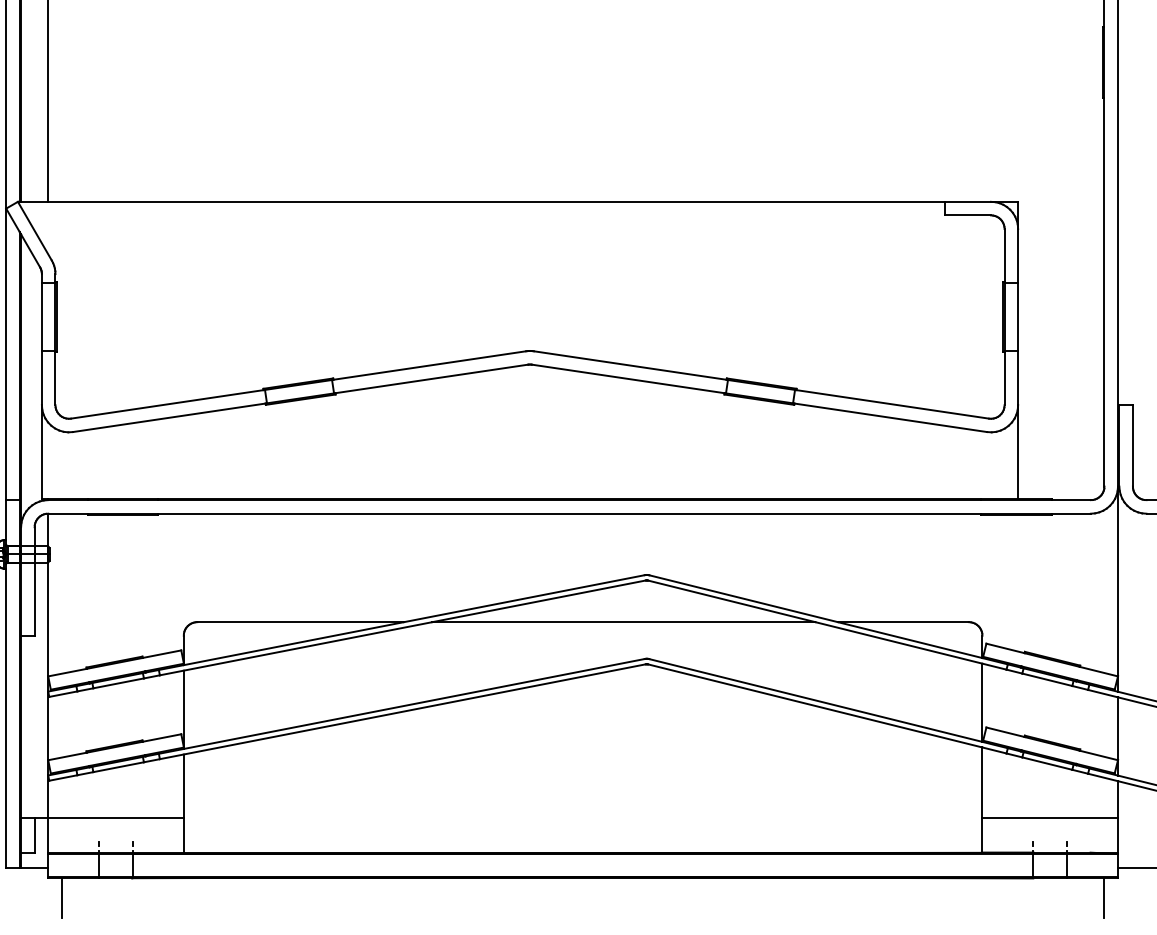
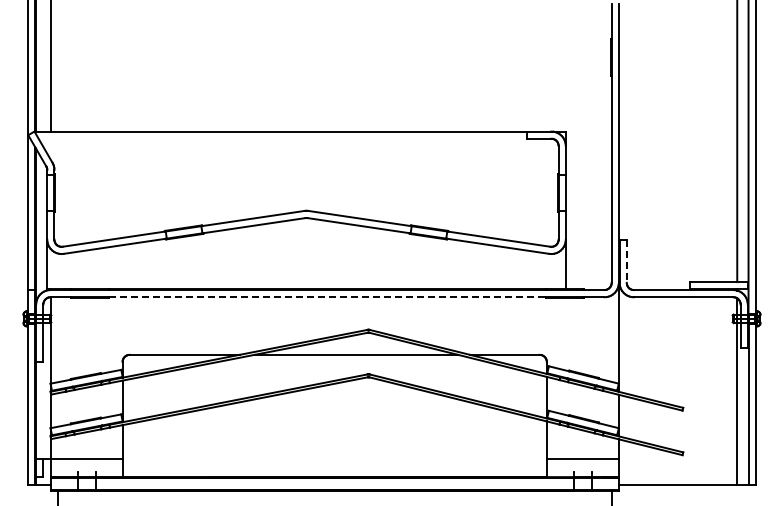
line: (1132, 446) -> (626, 261), solid -> dashed
line: (569, 514) -> (327, 297), solid -> dashed

